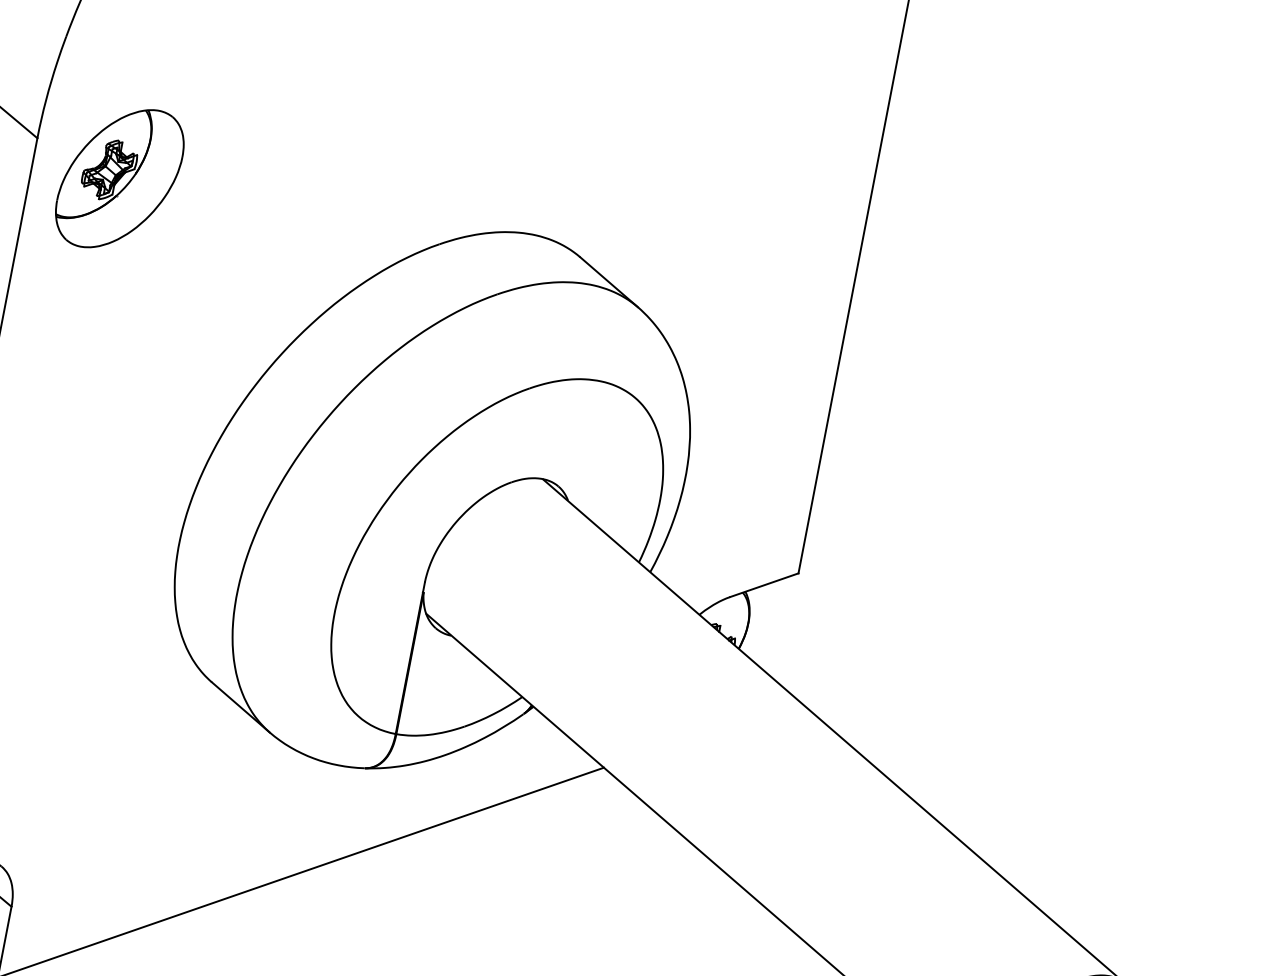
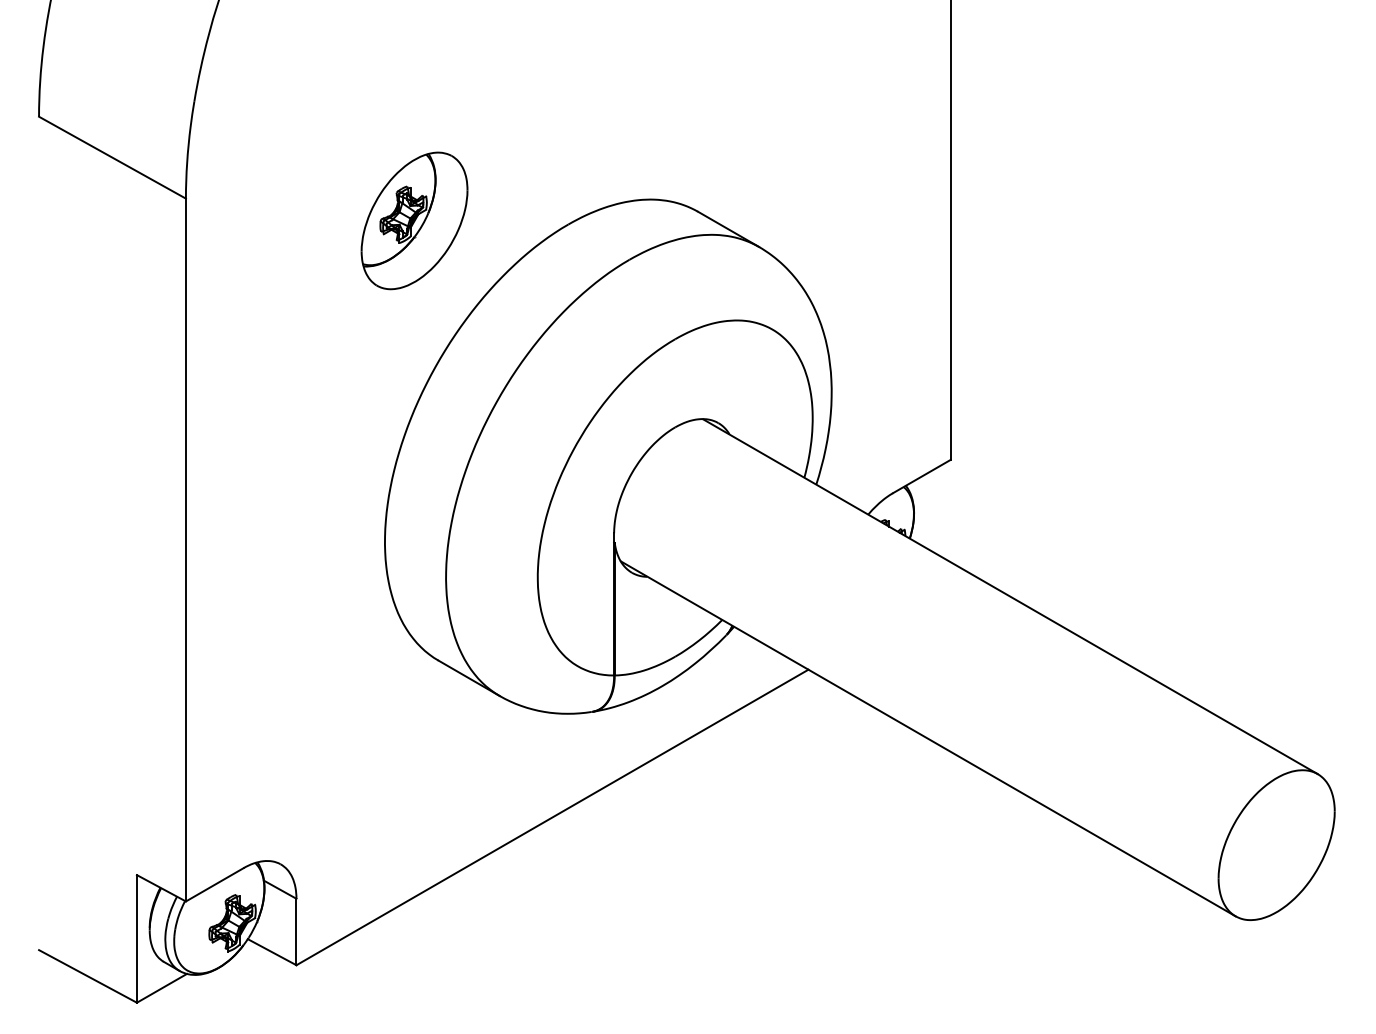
part: (119, 178) -> (414, 220), moved

